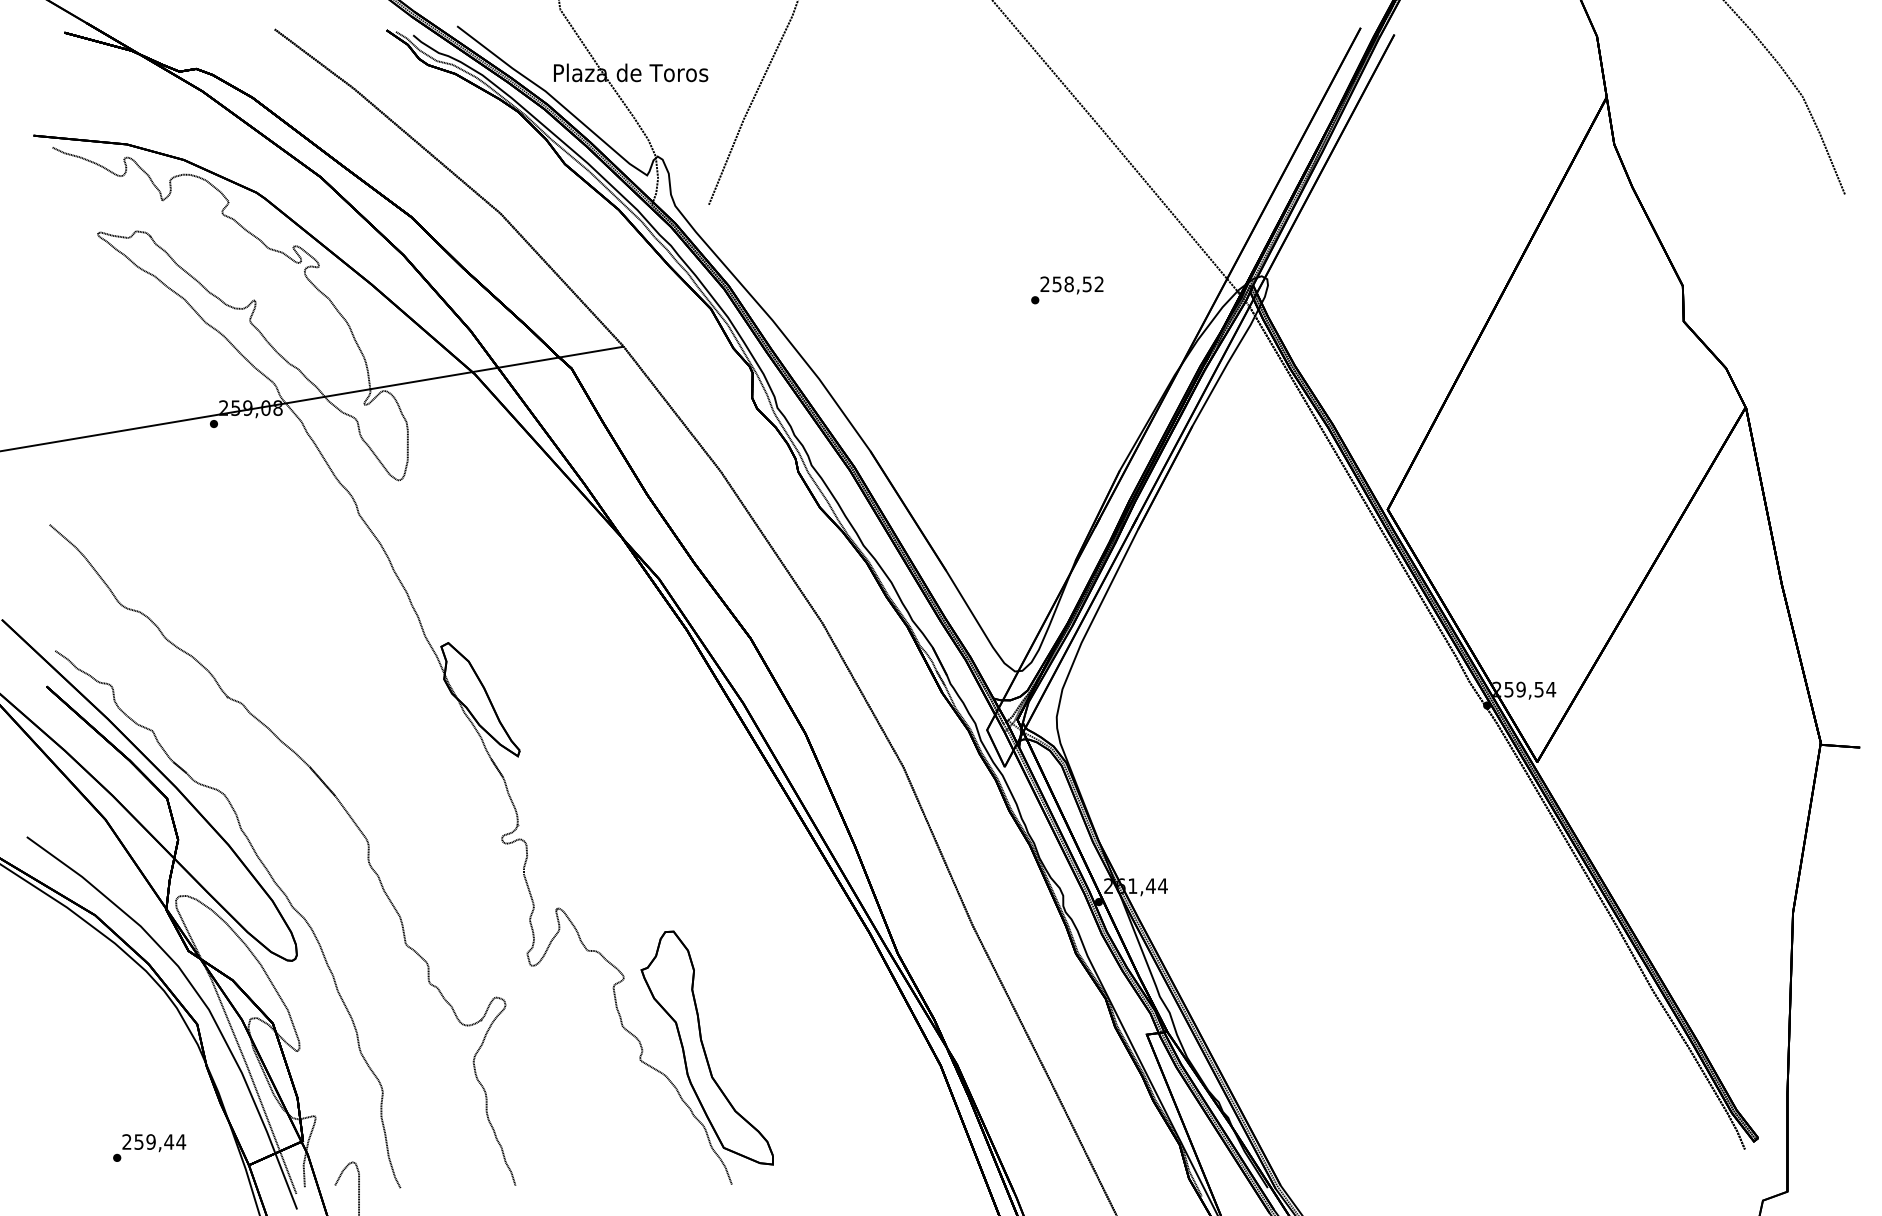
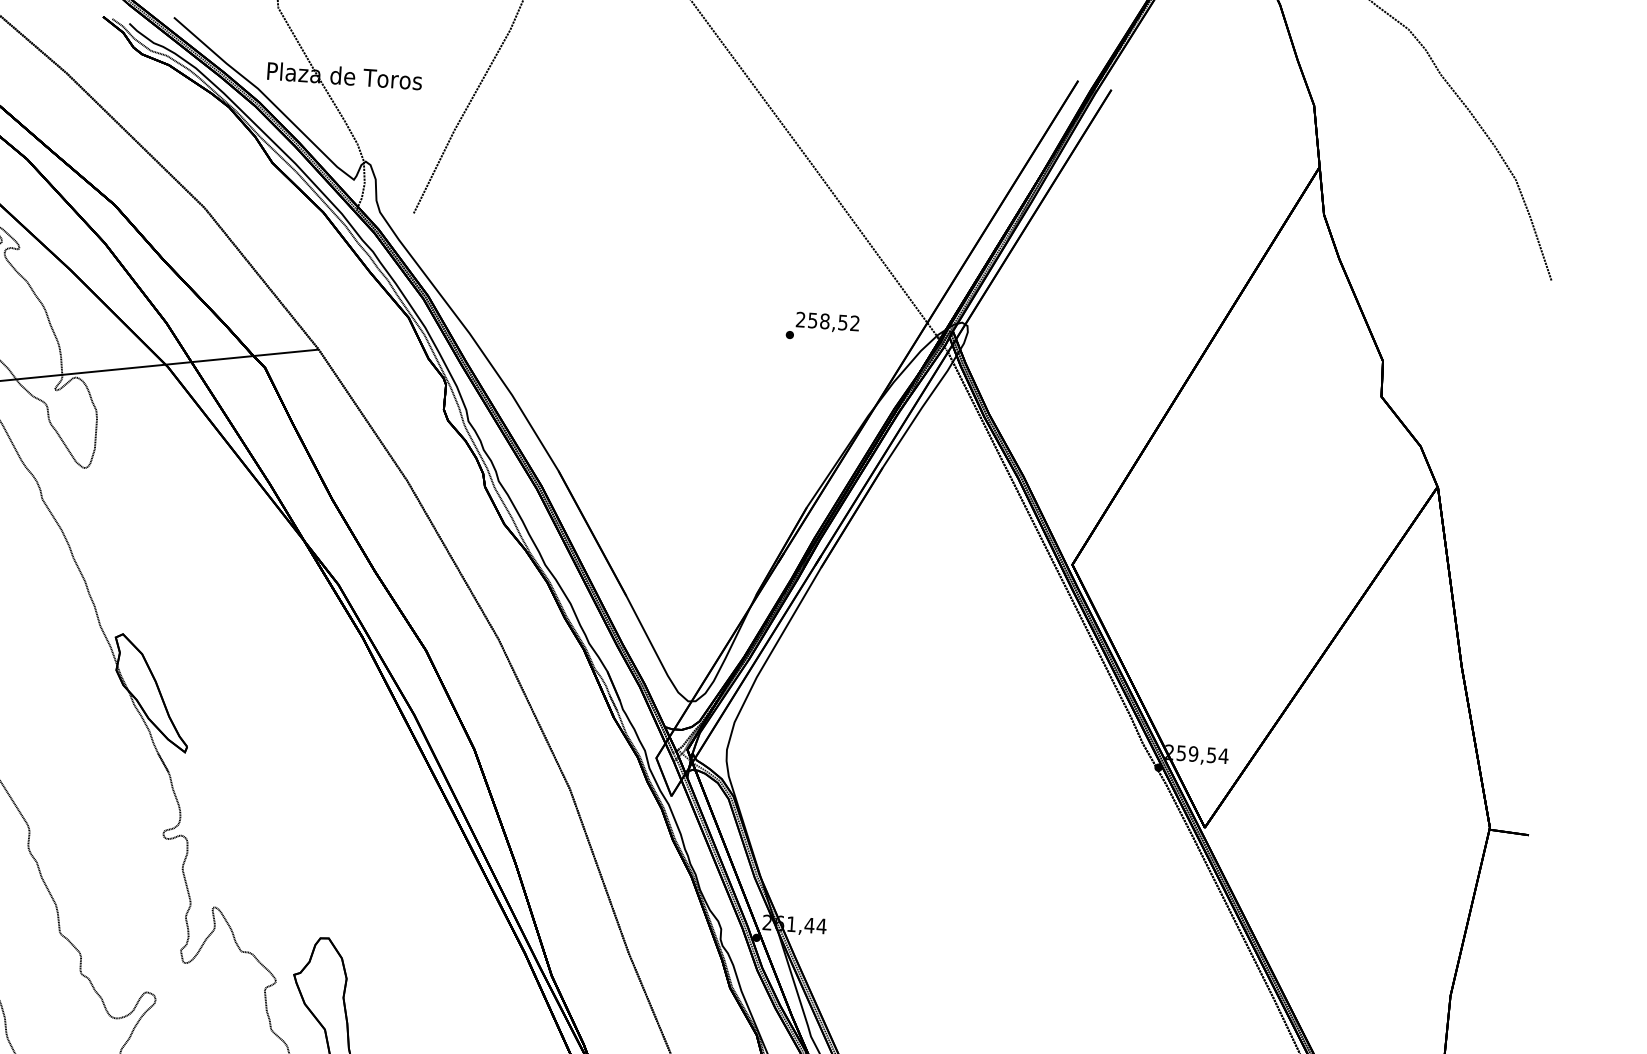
text: (1067, 290) -> (822, 327), moved

